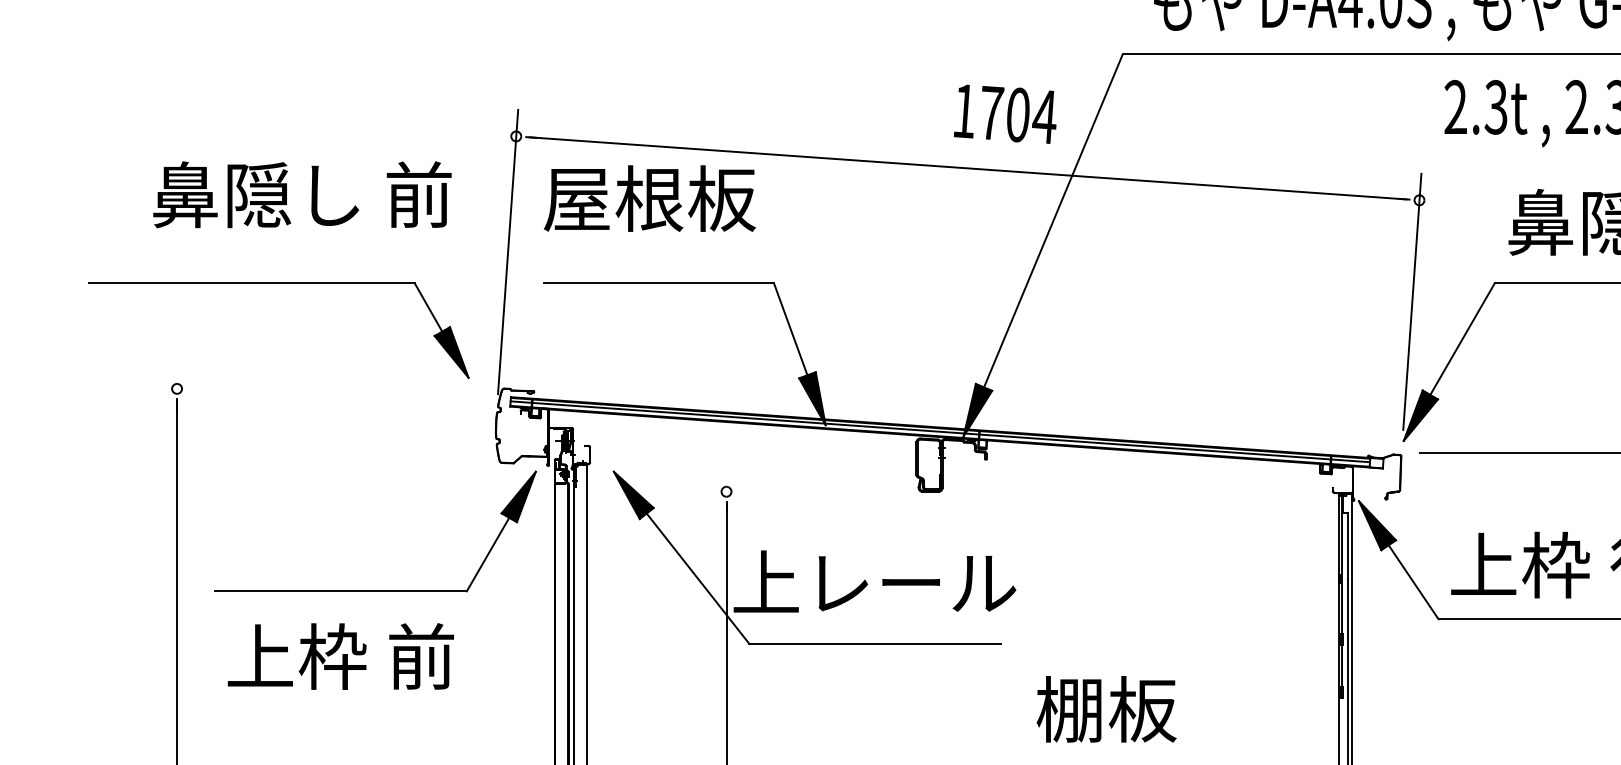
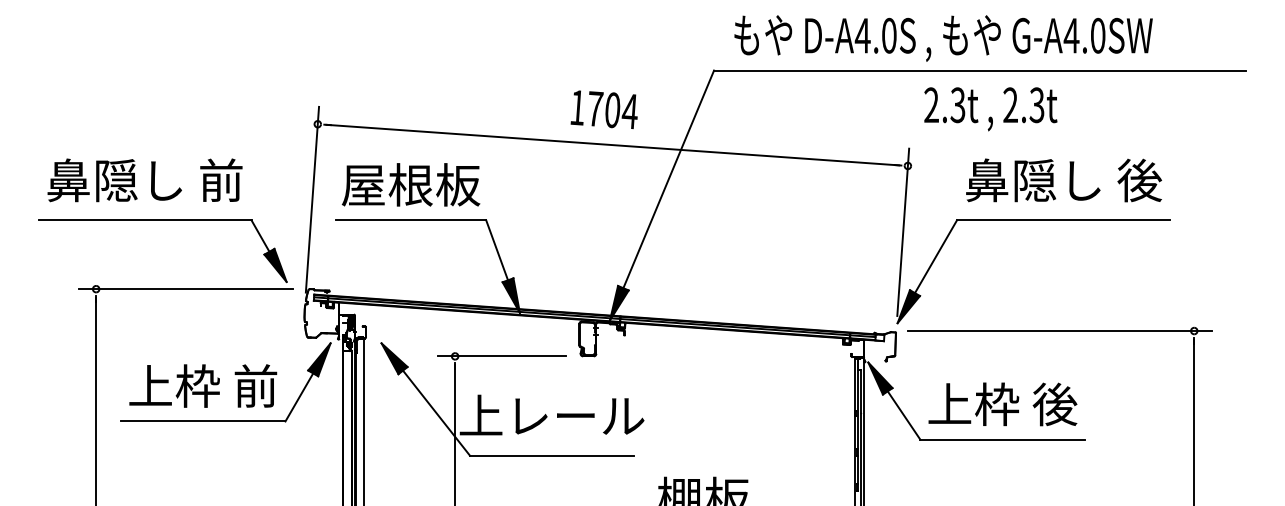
text: (1004, 113) -> (603, 109), moved
text: (301, 194) -> (144, 180), moved
text: (648, 198) -> (410, 184), moved
line: (313, 389) -> (185, 289), added
line: (797, 491) -> (501, 356), added
text: (341, 655) -> (203, 385), moved

